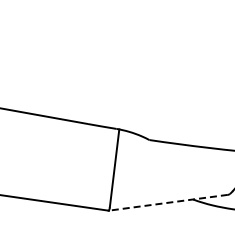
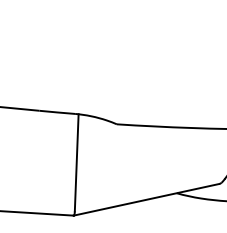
line: (167, 202) -> (145, 199), dashed -> solid

